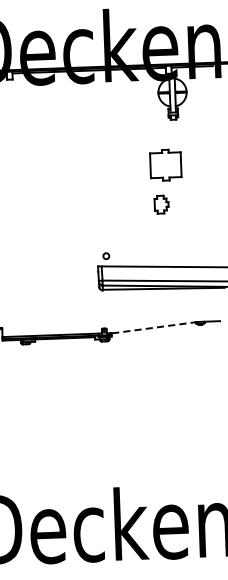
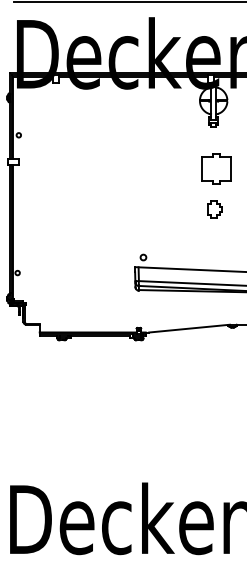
part: (165, 164) -> (216, 168), moved
part: (161, 204) -> (214, 209), moved
line: (156, 327) -> (189, 328), dashed -> solid

